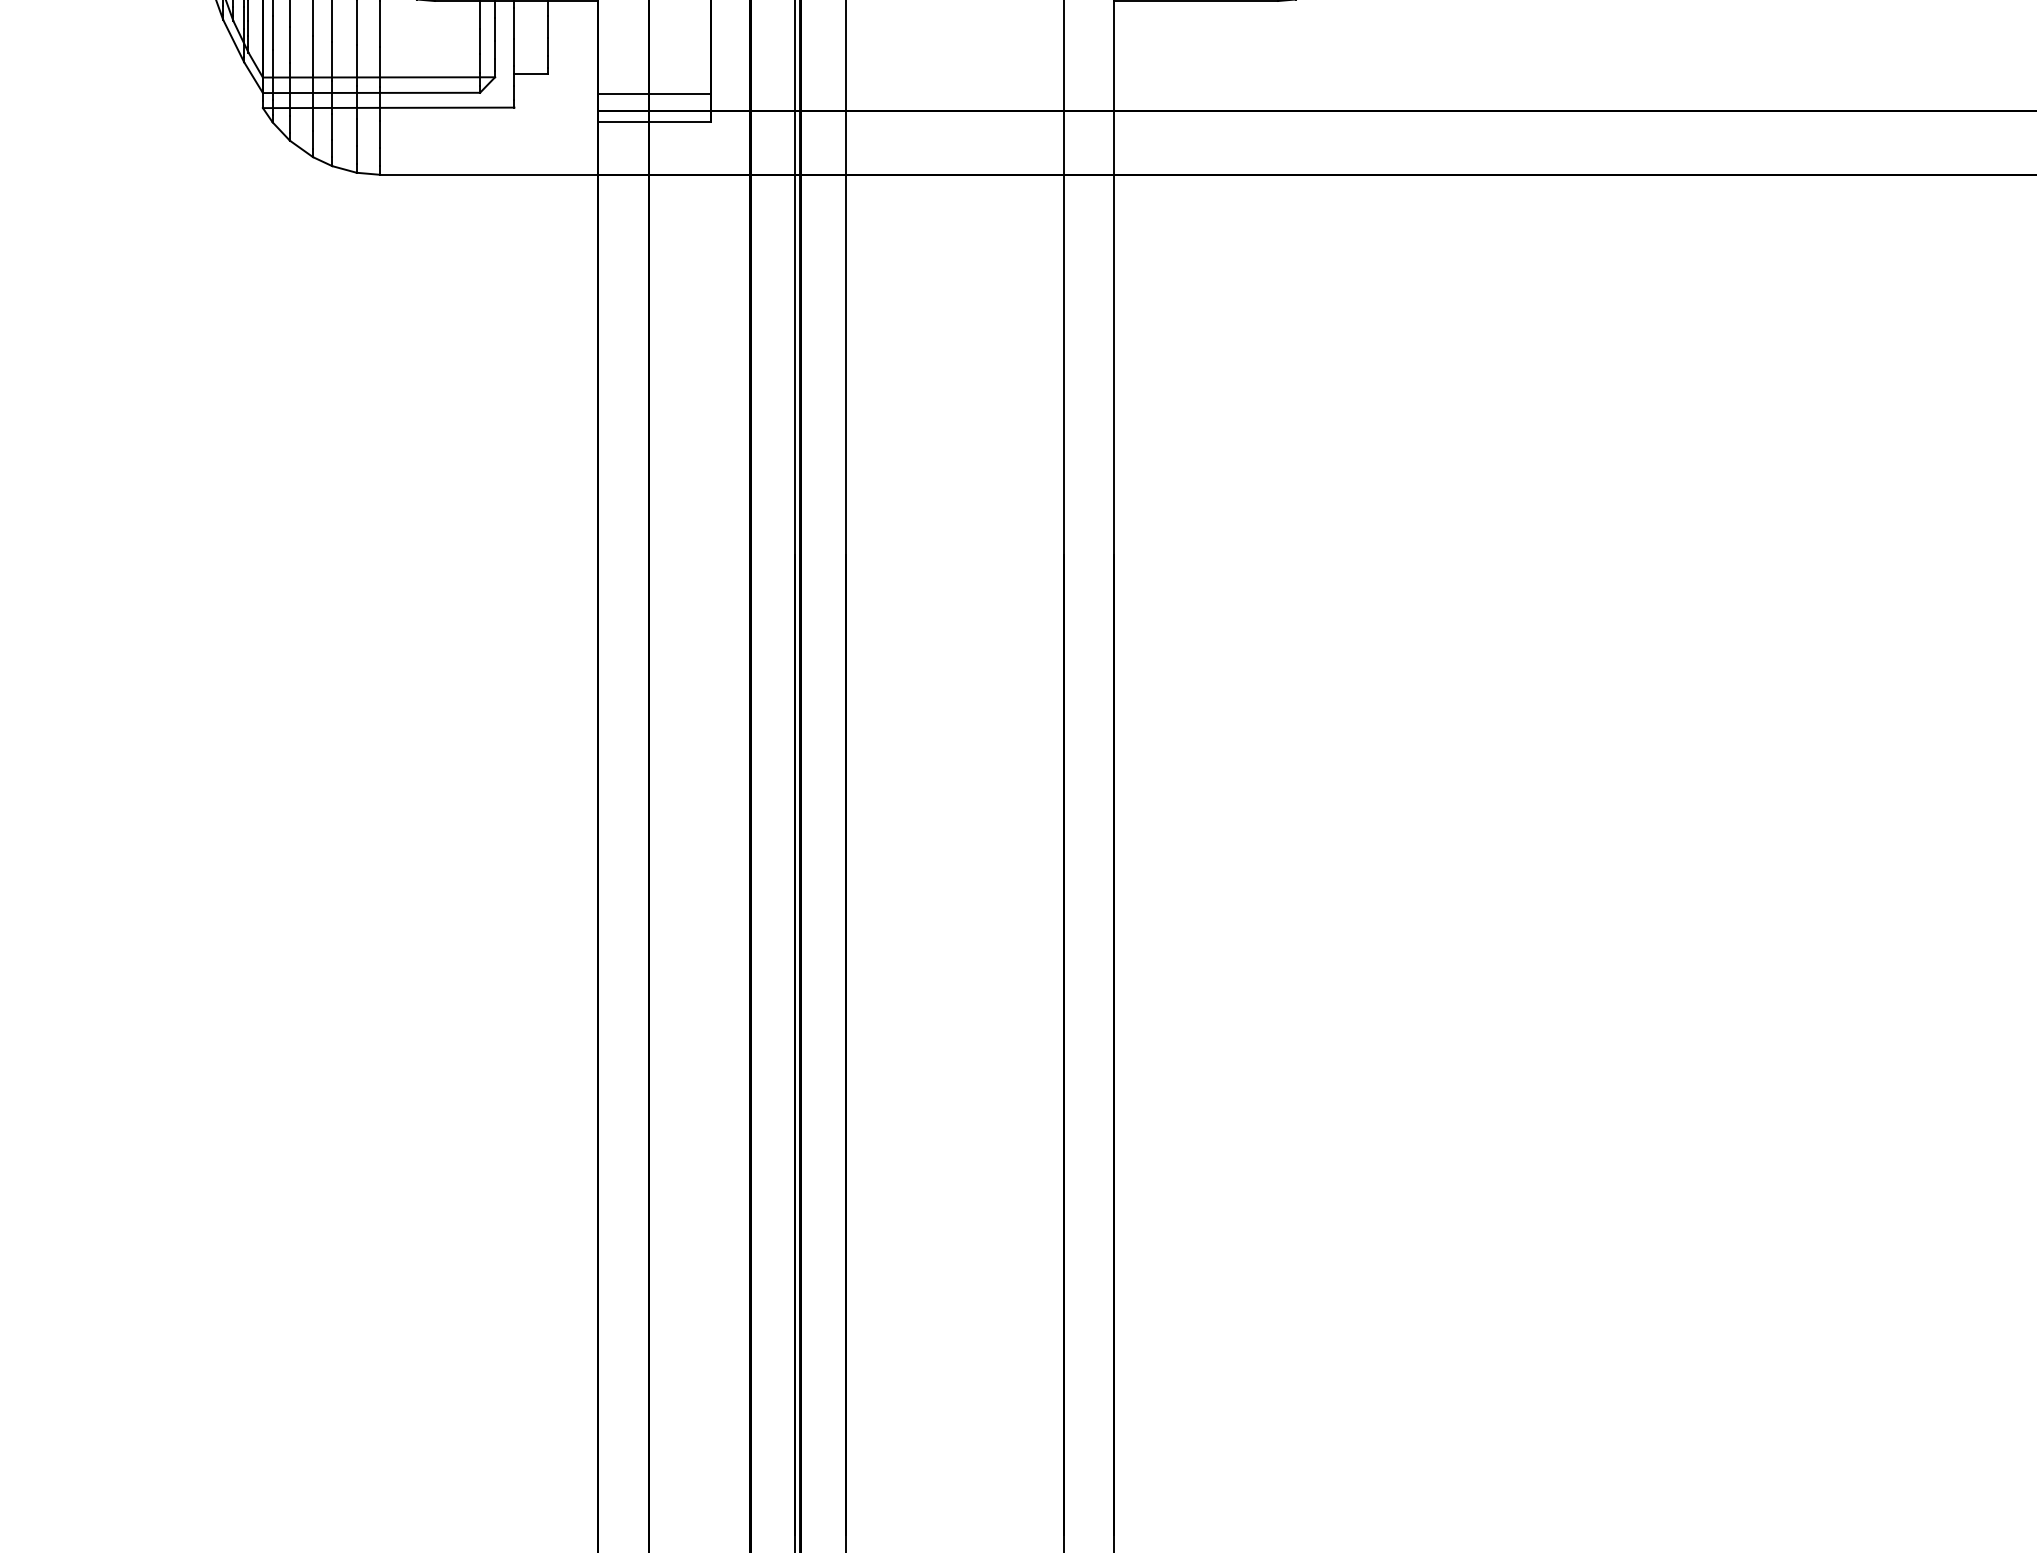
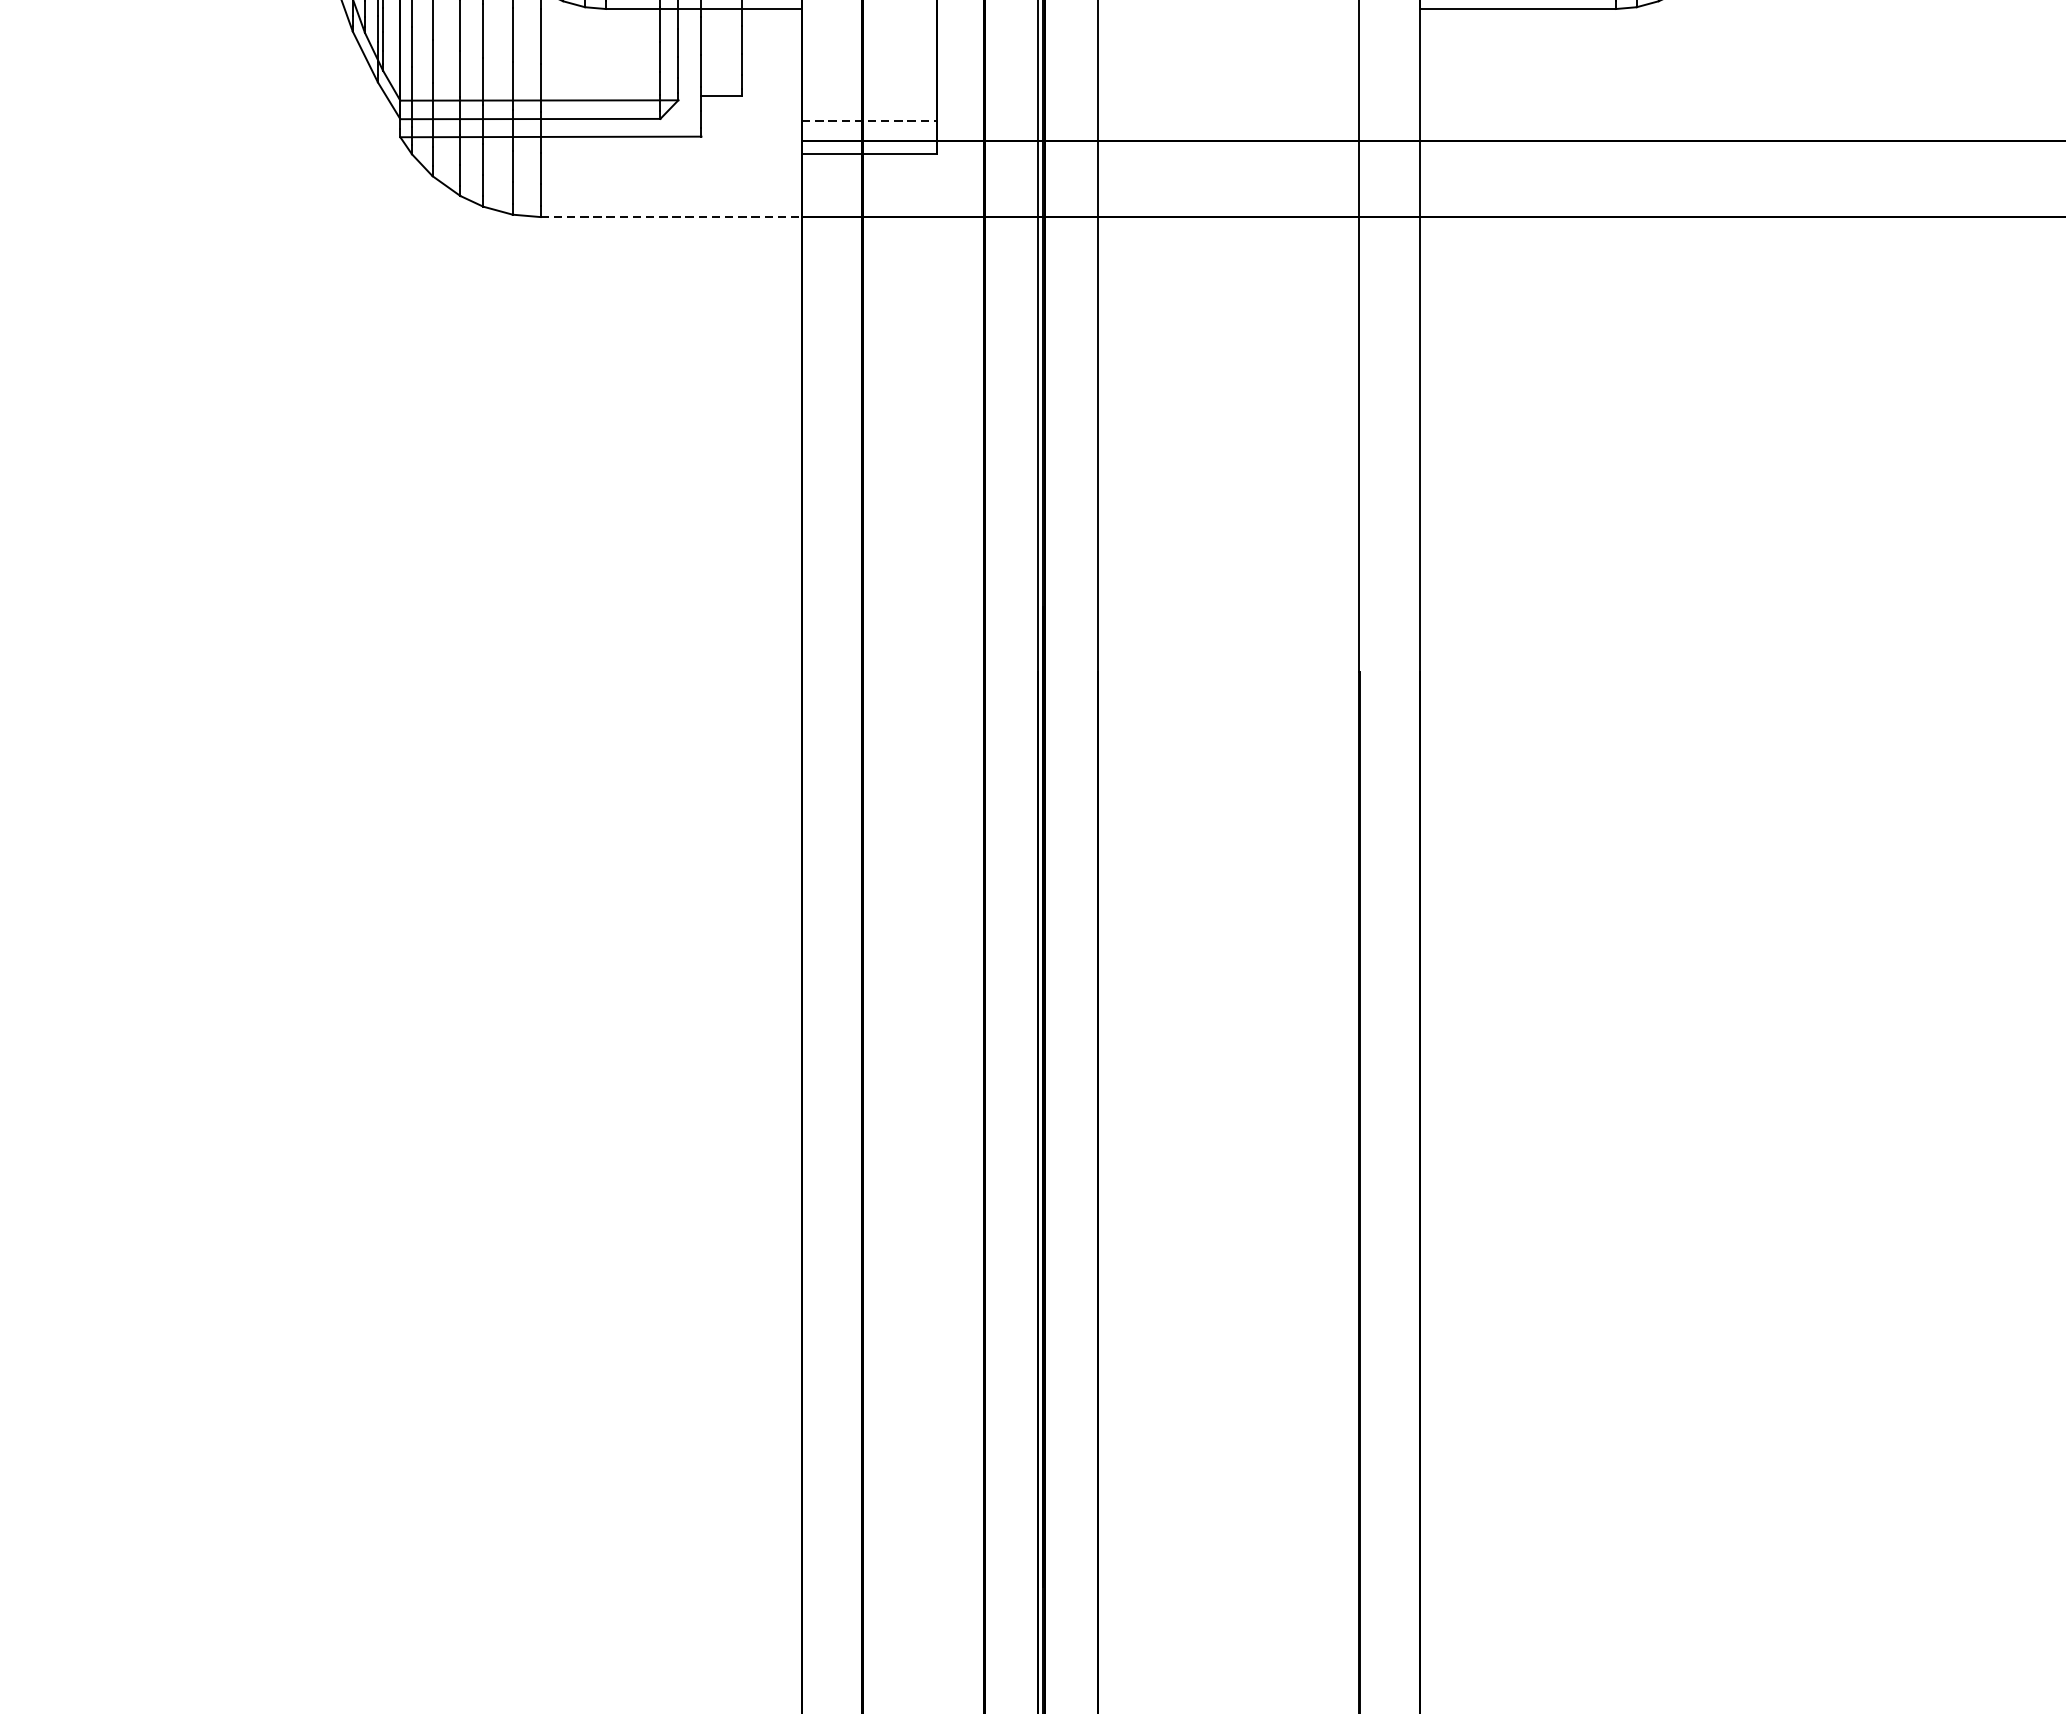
line: (655, 94) -> (870, 120), solid -> dashed
line: (489, 174) -> (671, 216), solid -> dashed

